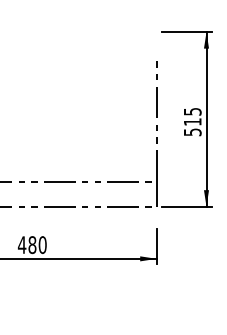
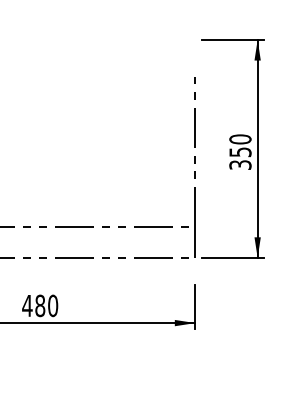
text: (192, 121) -> (240, 151), 515 -> 350

